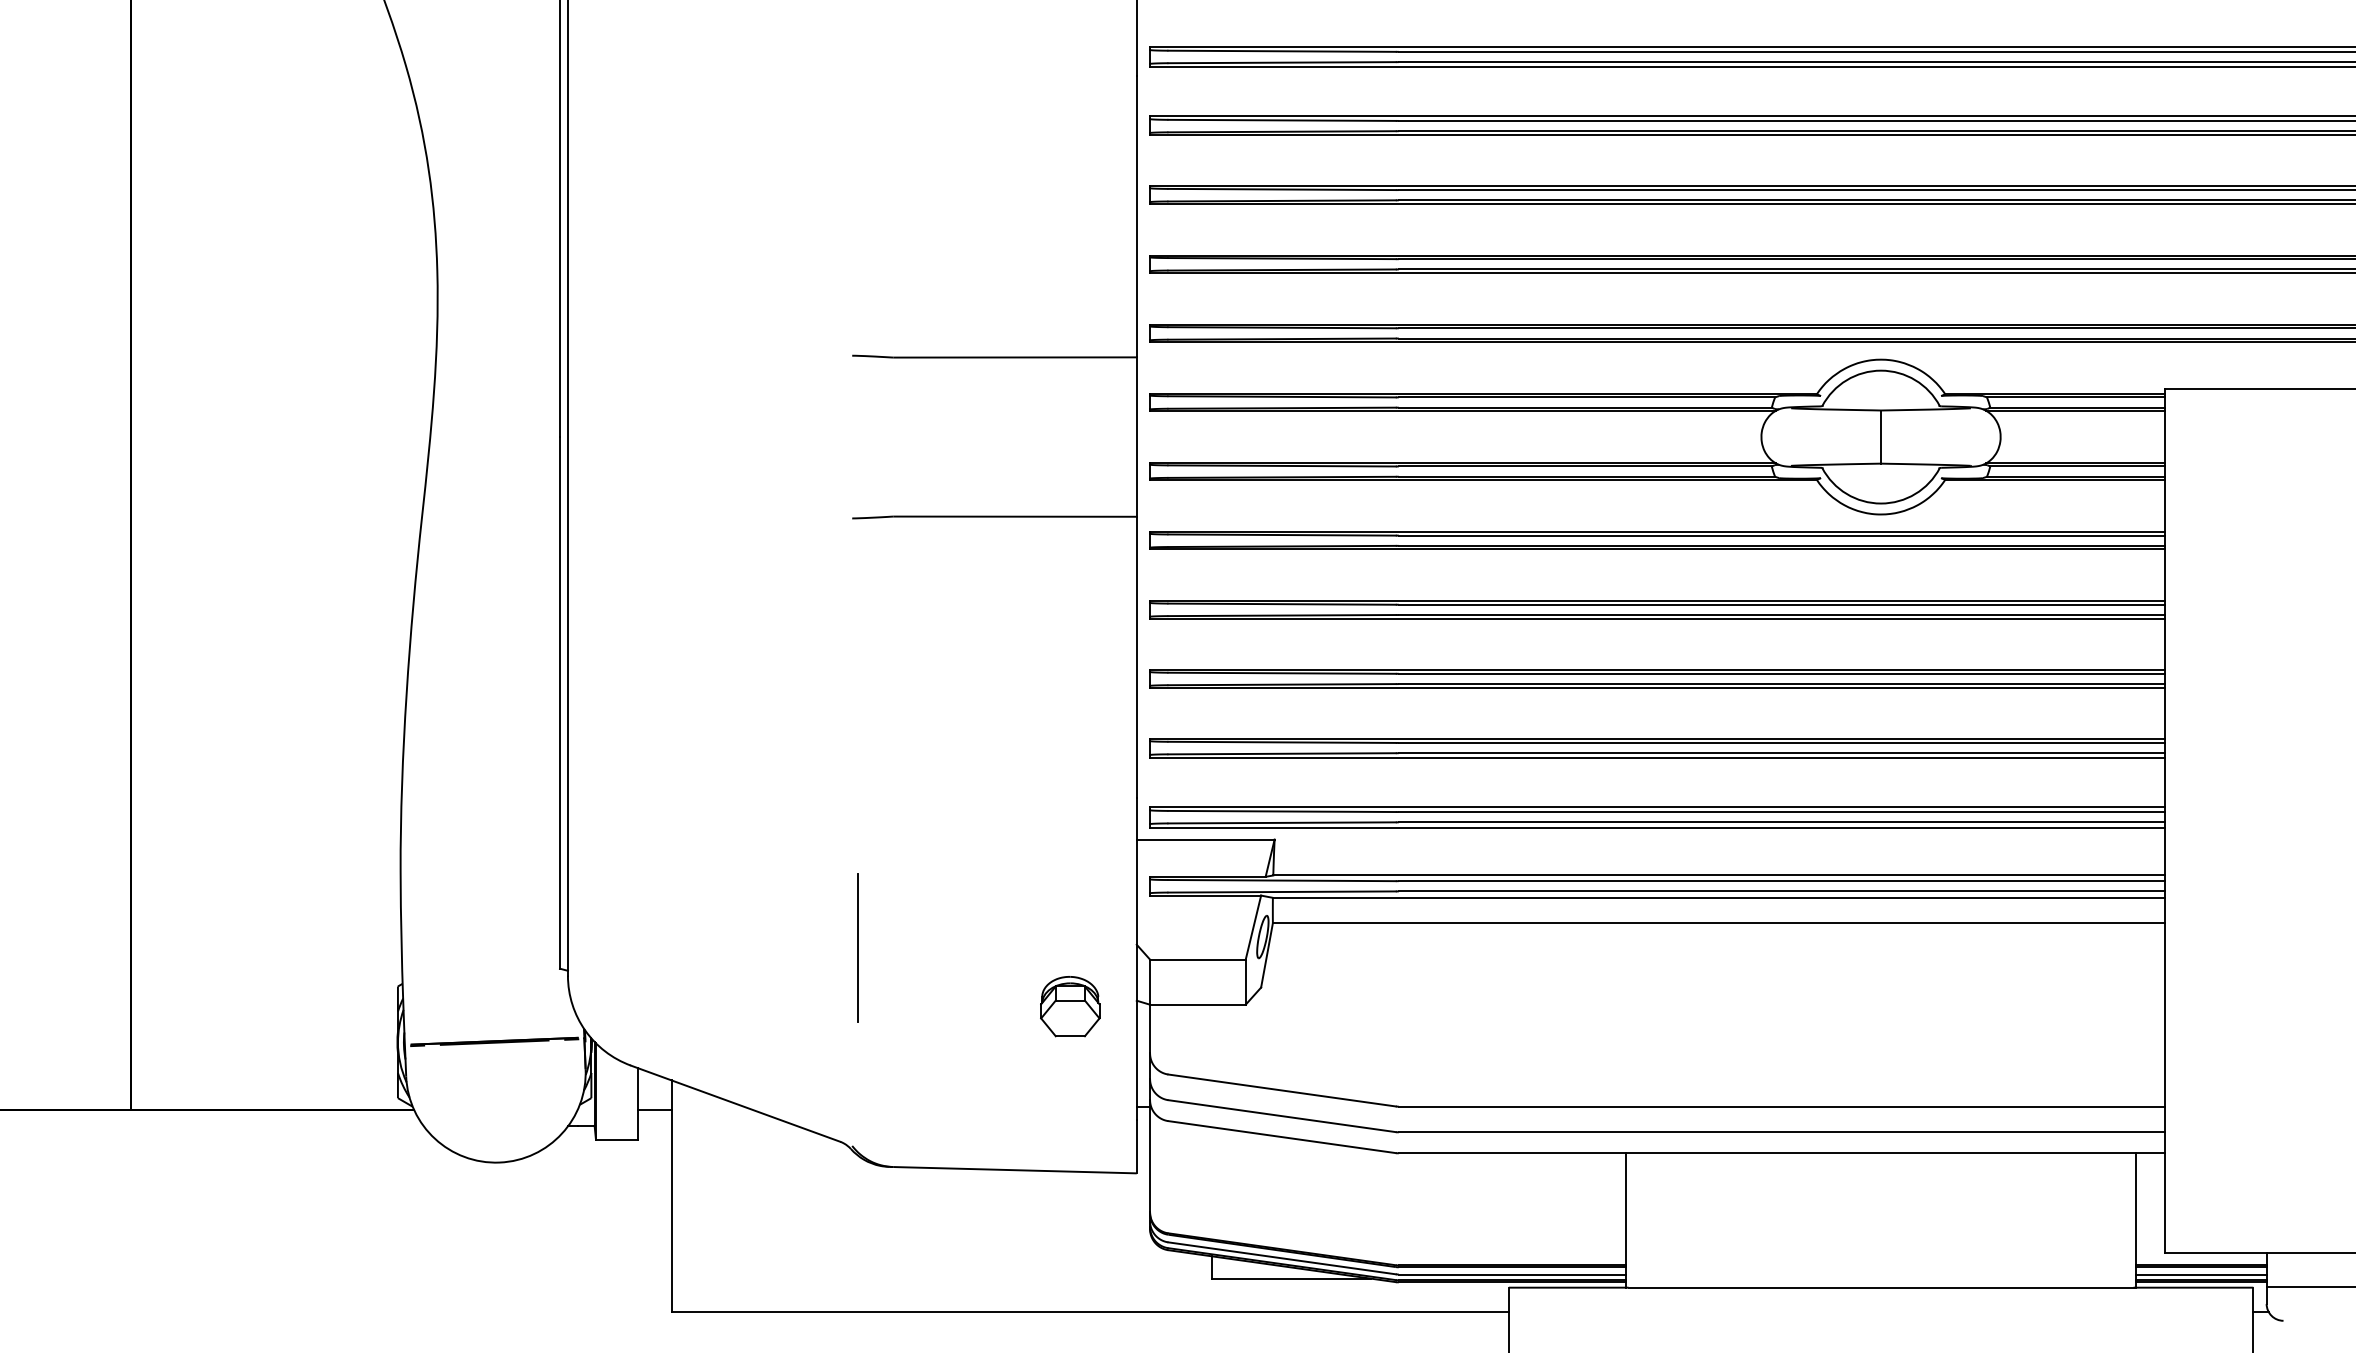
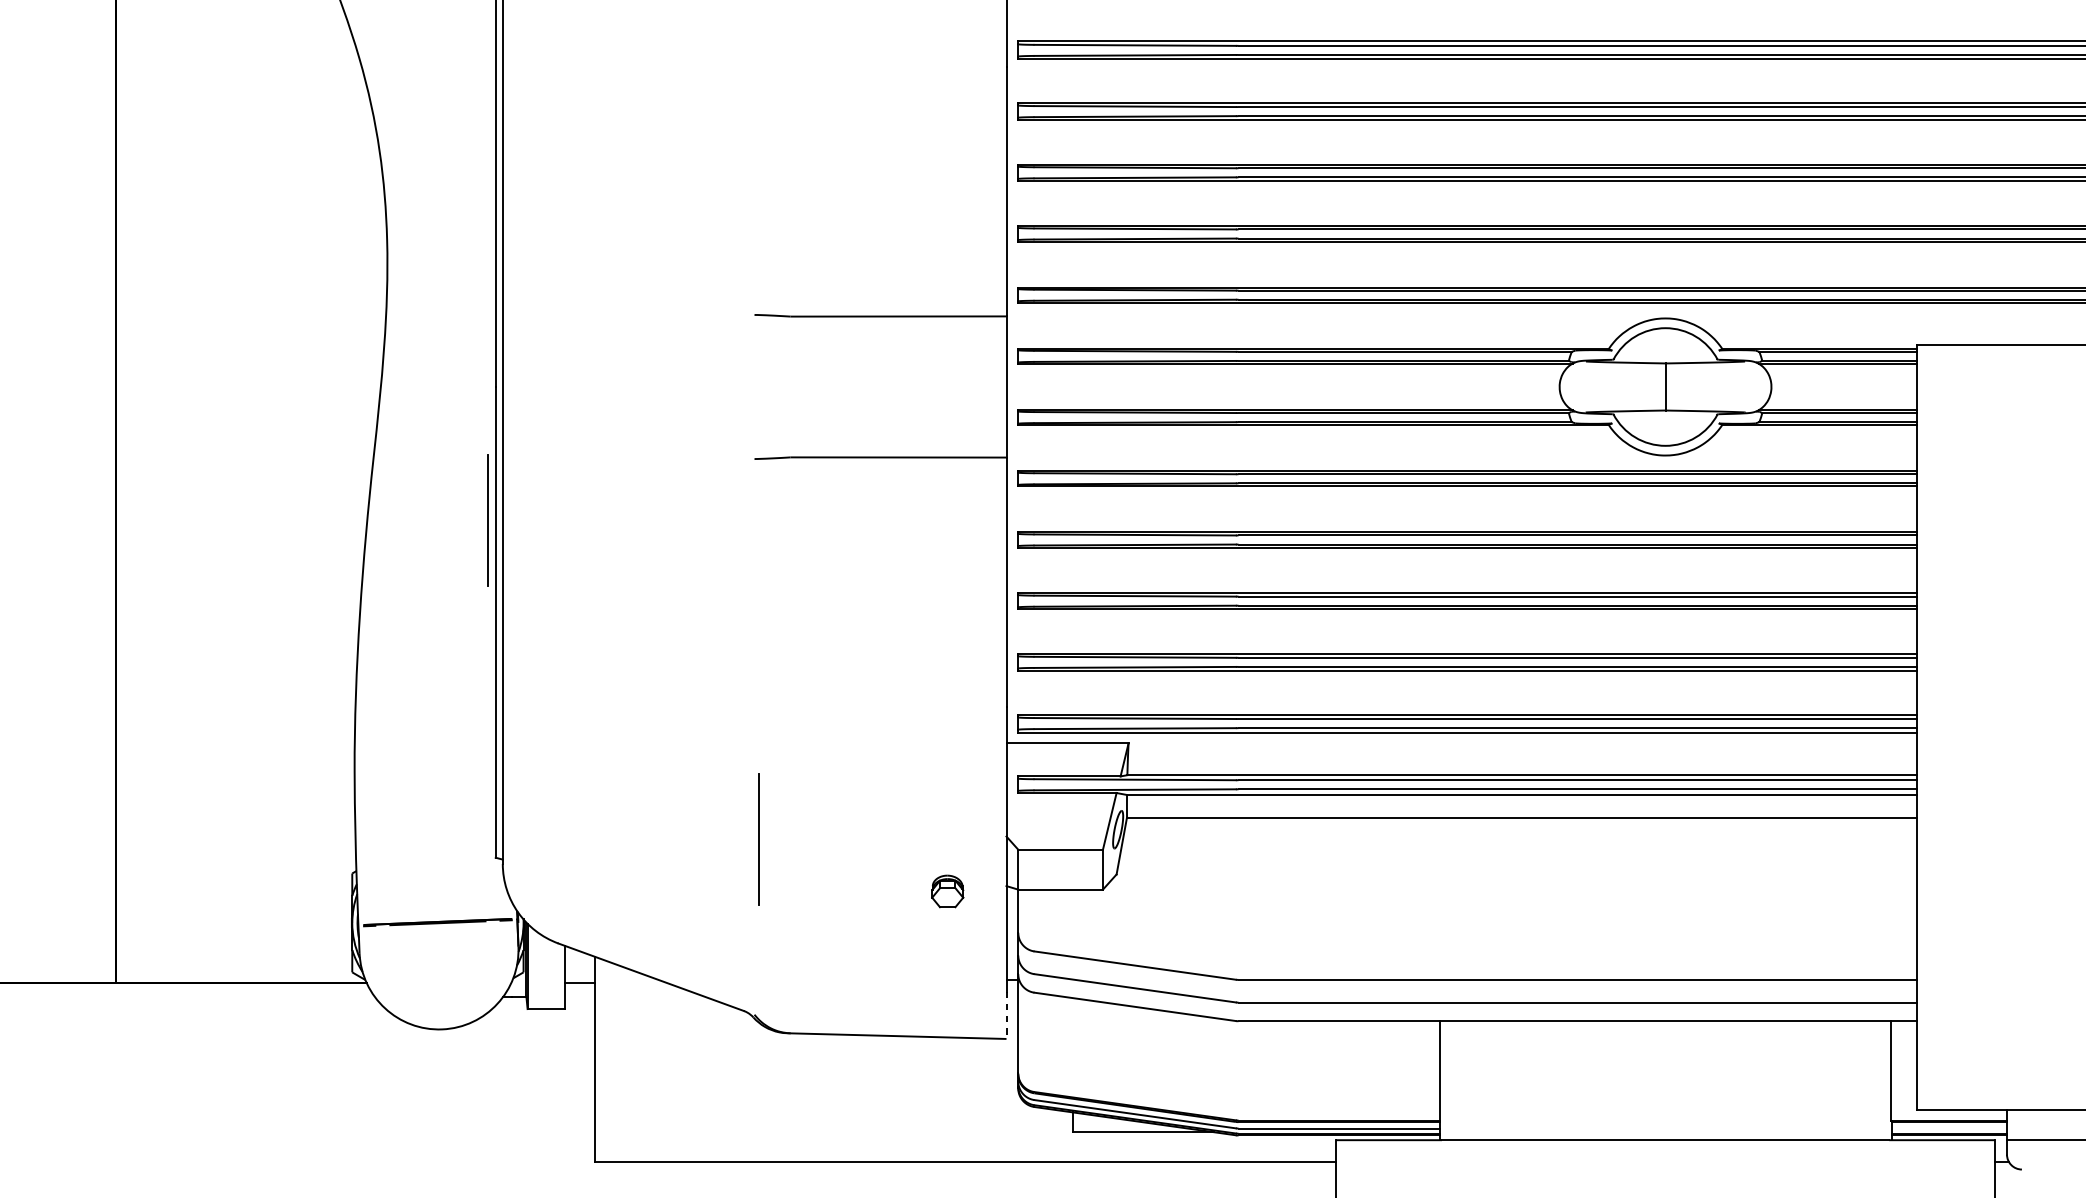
line: (551, 587) -> (488, 520), added
part: (1070, 1006) -> (947, 891), size x0.6
line: (1136, 1146) -> (1006, 1015), solid -> dashed
line: (2201, 1274) -> (1949, 1128), removed

